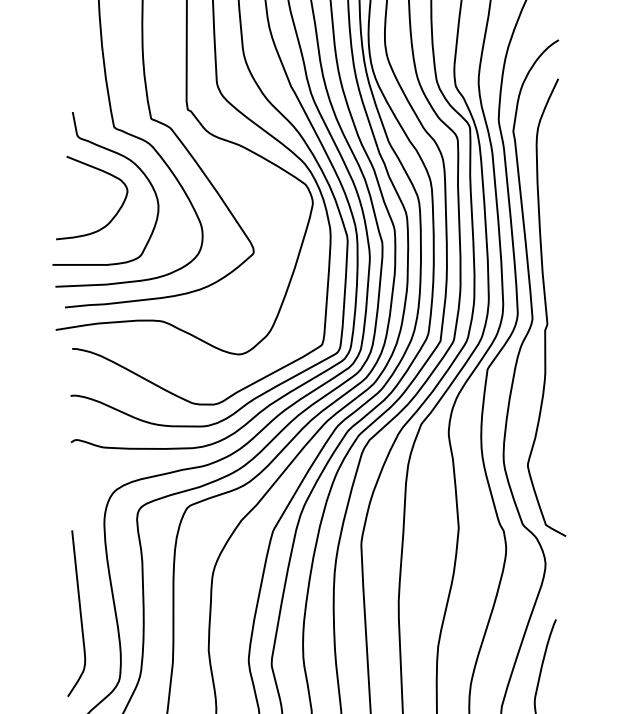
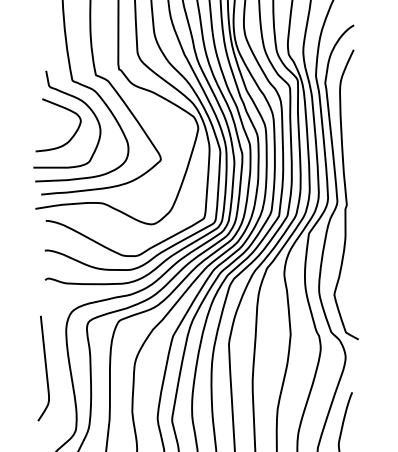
curve: (79, 613) -> (45, 368), moved

